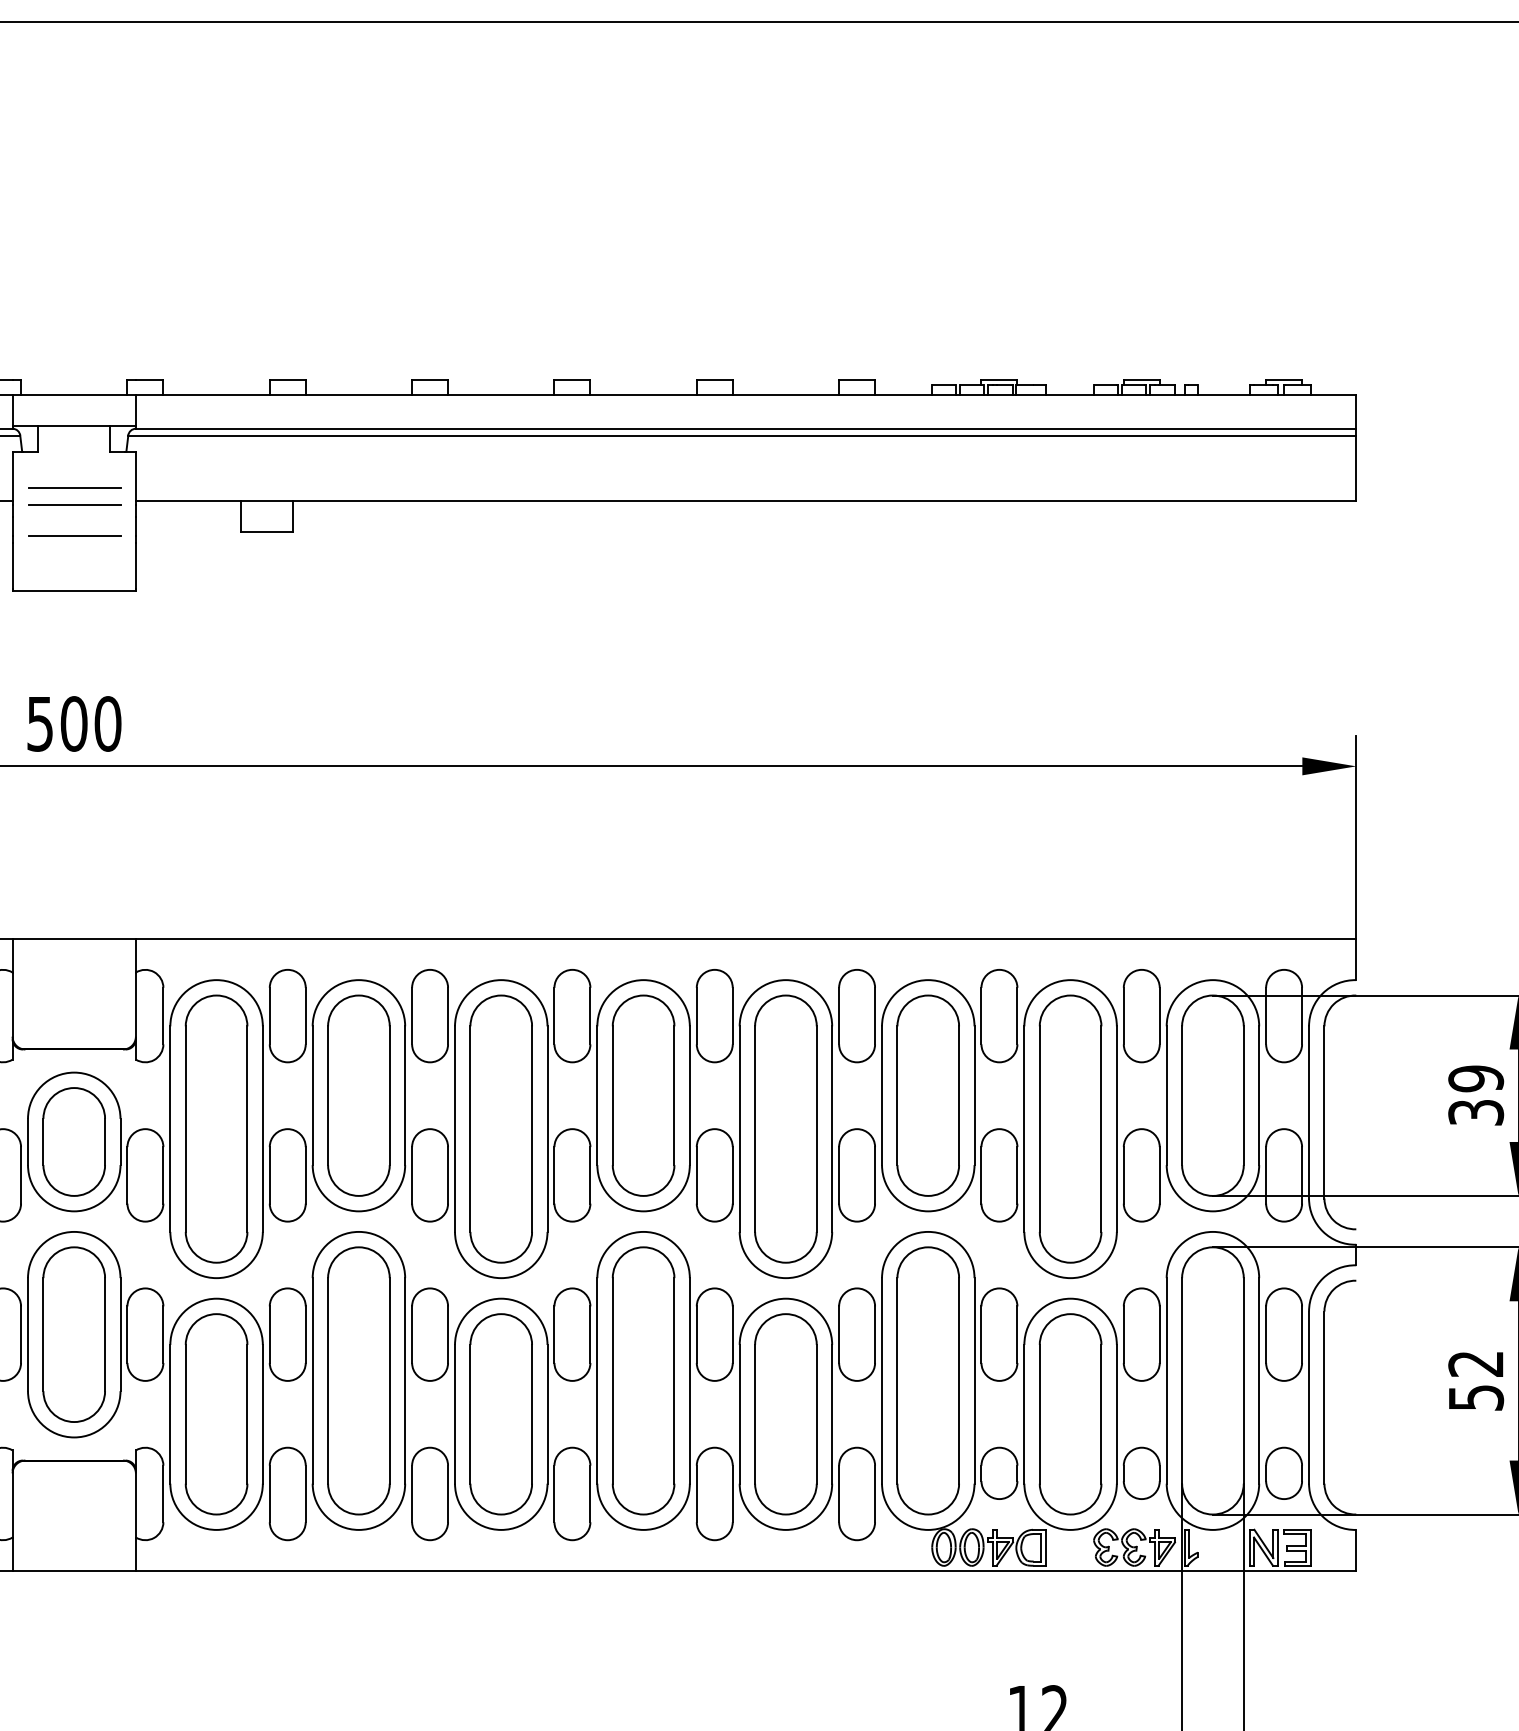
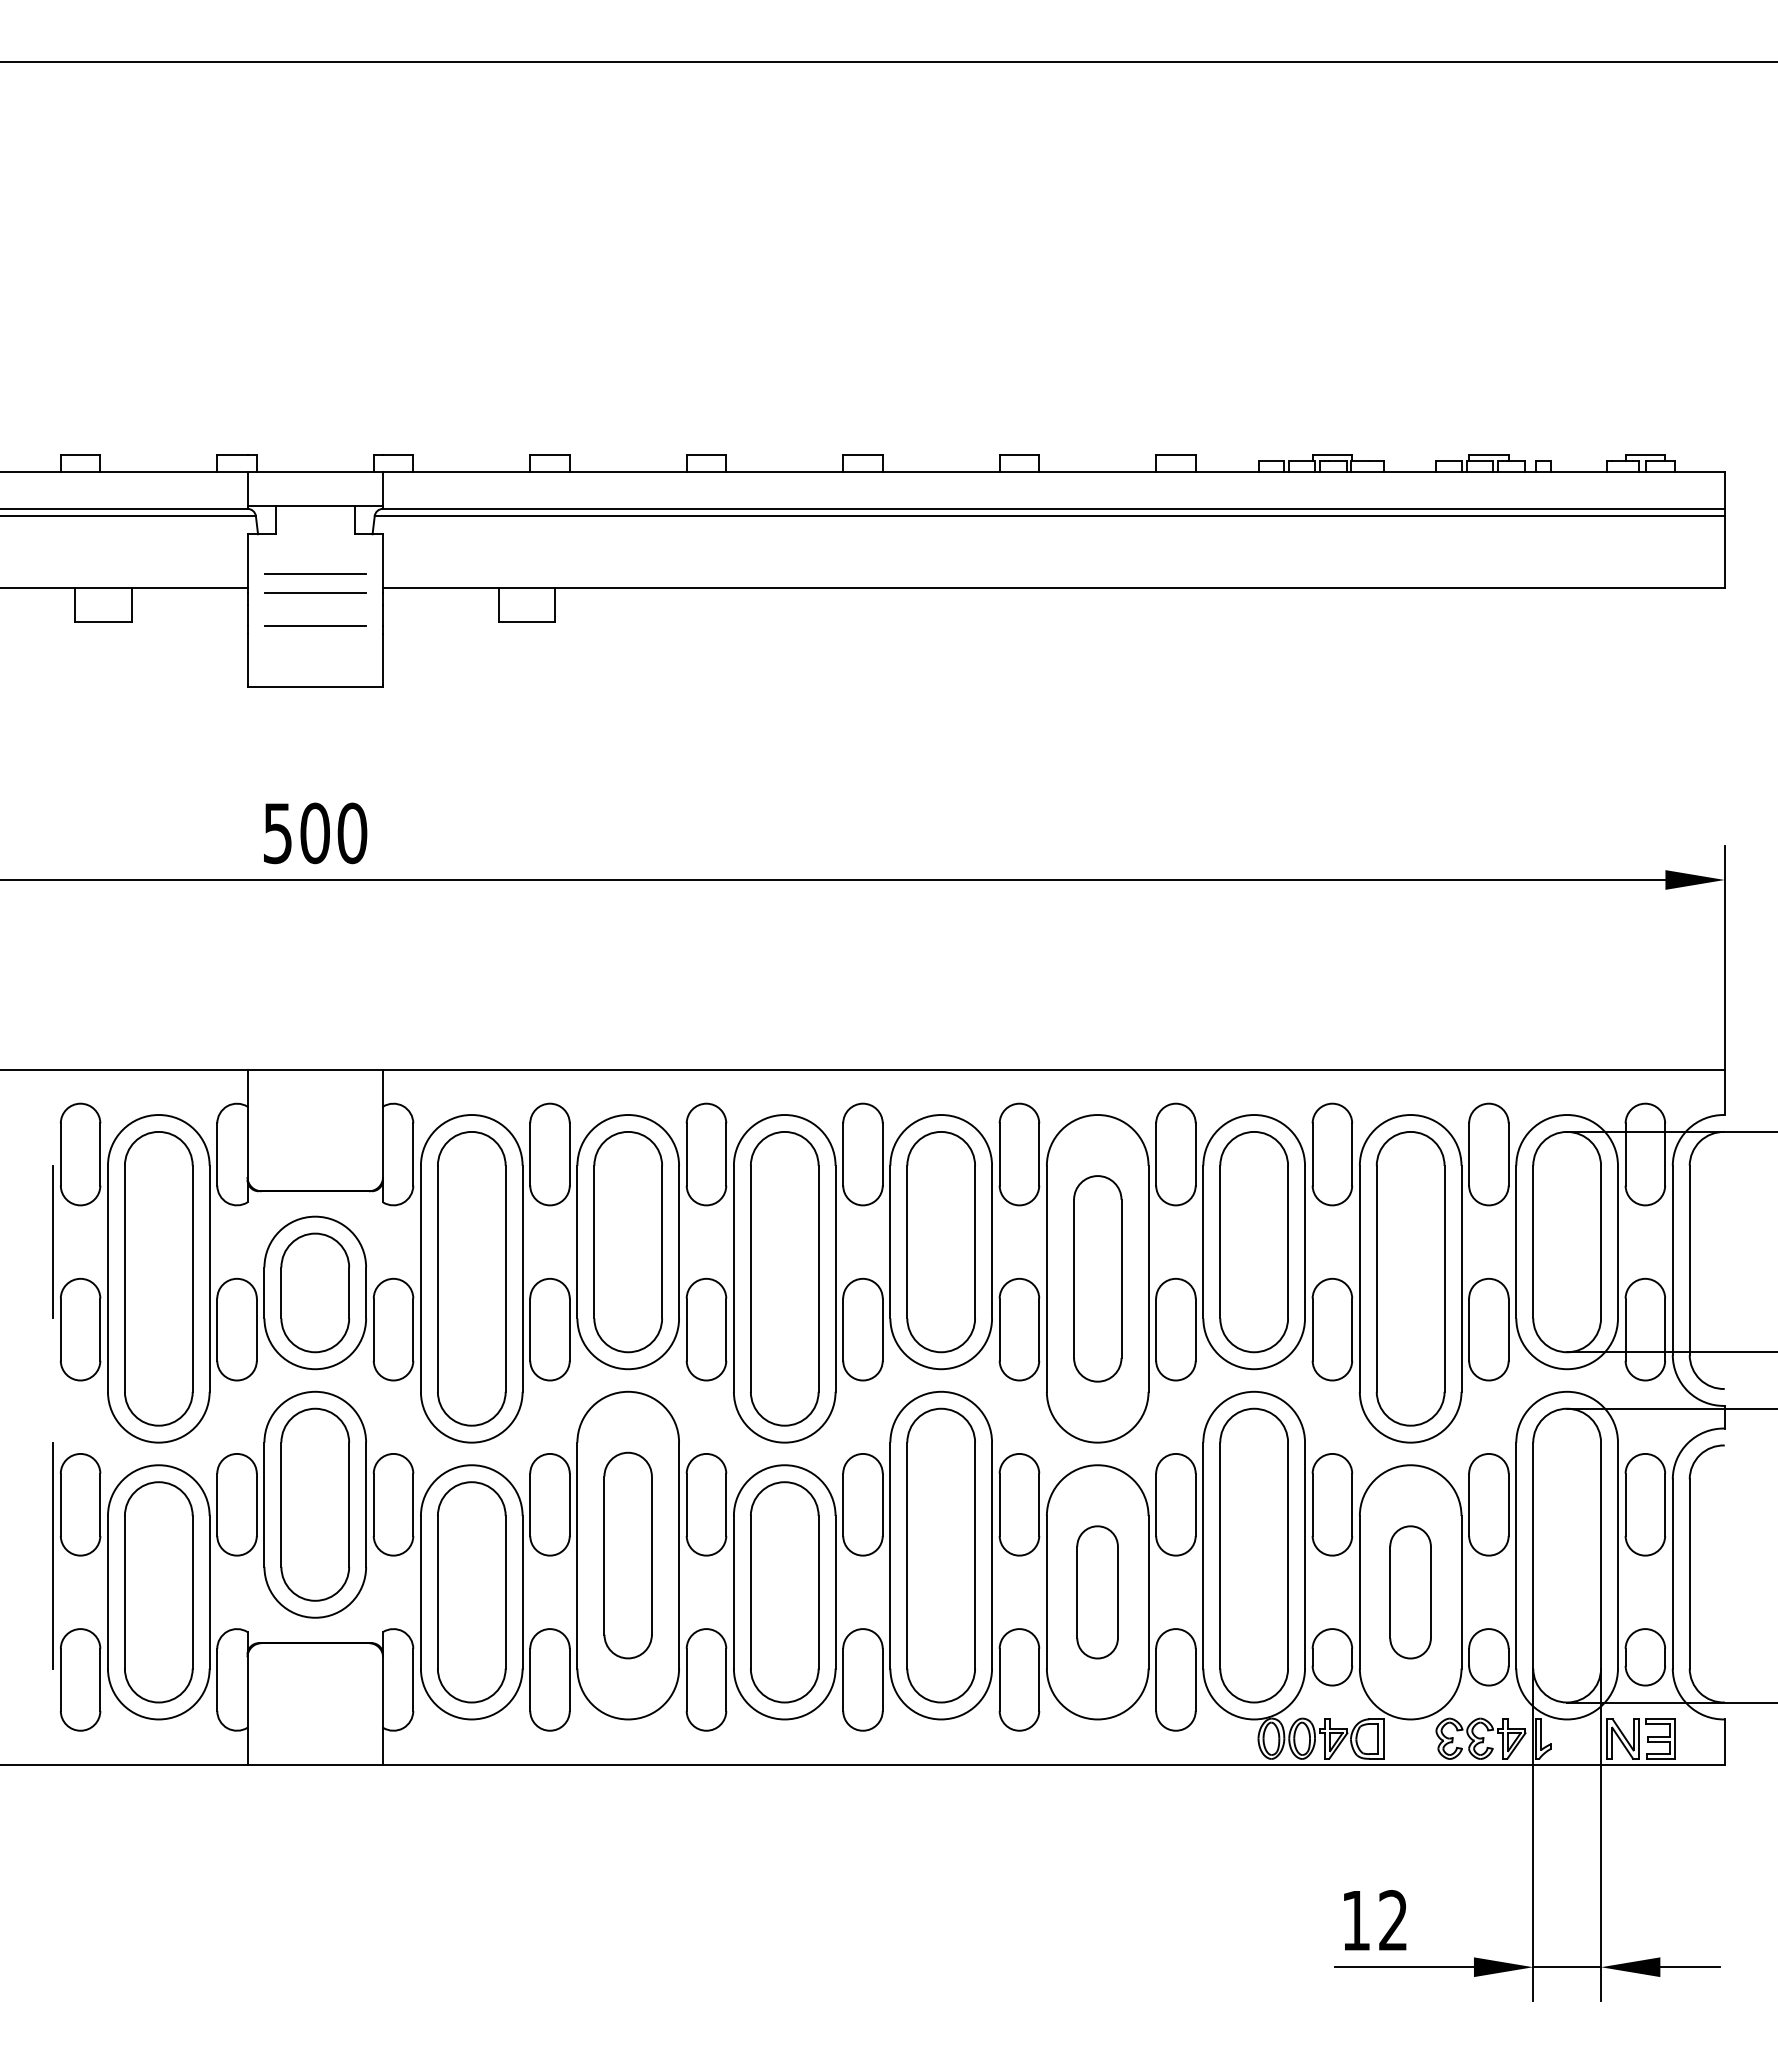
part: (785, 1128) -> (1097, 1278), size x0.7
part: (358, 1380) -> (627, 1555), size x0.7
part: (785, 1414) -> (1097, 1592), size x0.6
part: (1070, 1414) -> (1410, 1592), size x0.6

